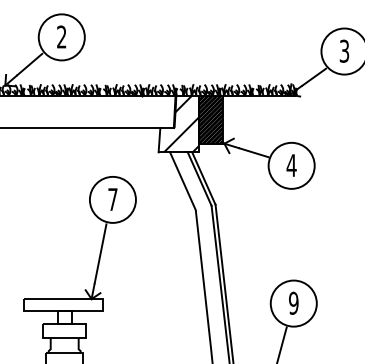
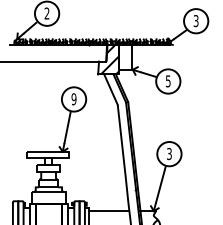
hatch: (210, 120) -> (125, 57), removed
text: (290, 165) -> (167, 81), 4 -> 5
text: (111, 199) -> (73, 99), 7 -> 9
text: (292, 302) -> (168, 153), 9 -> 3

